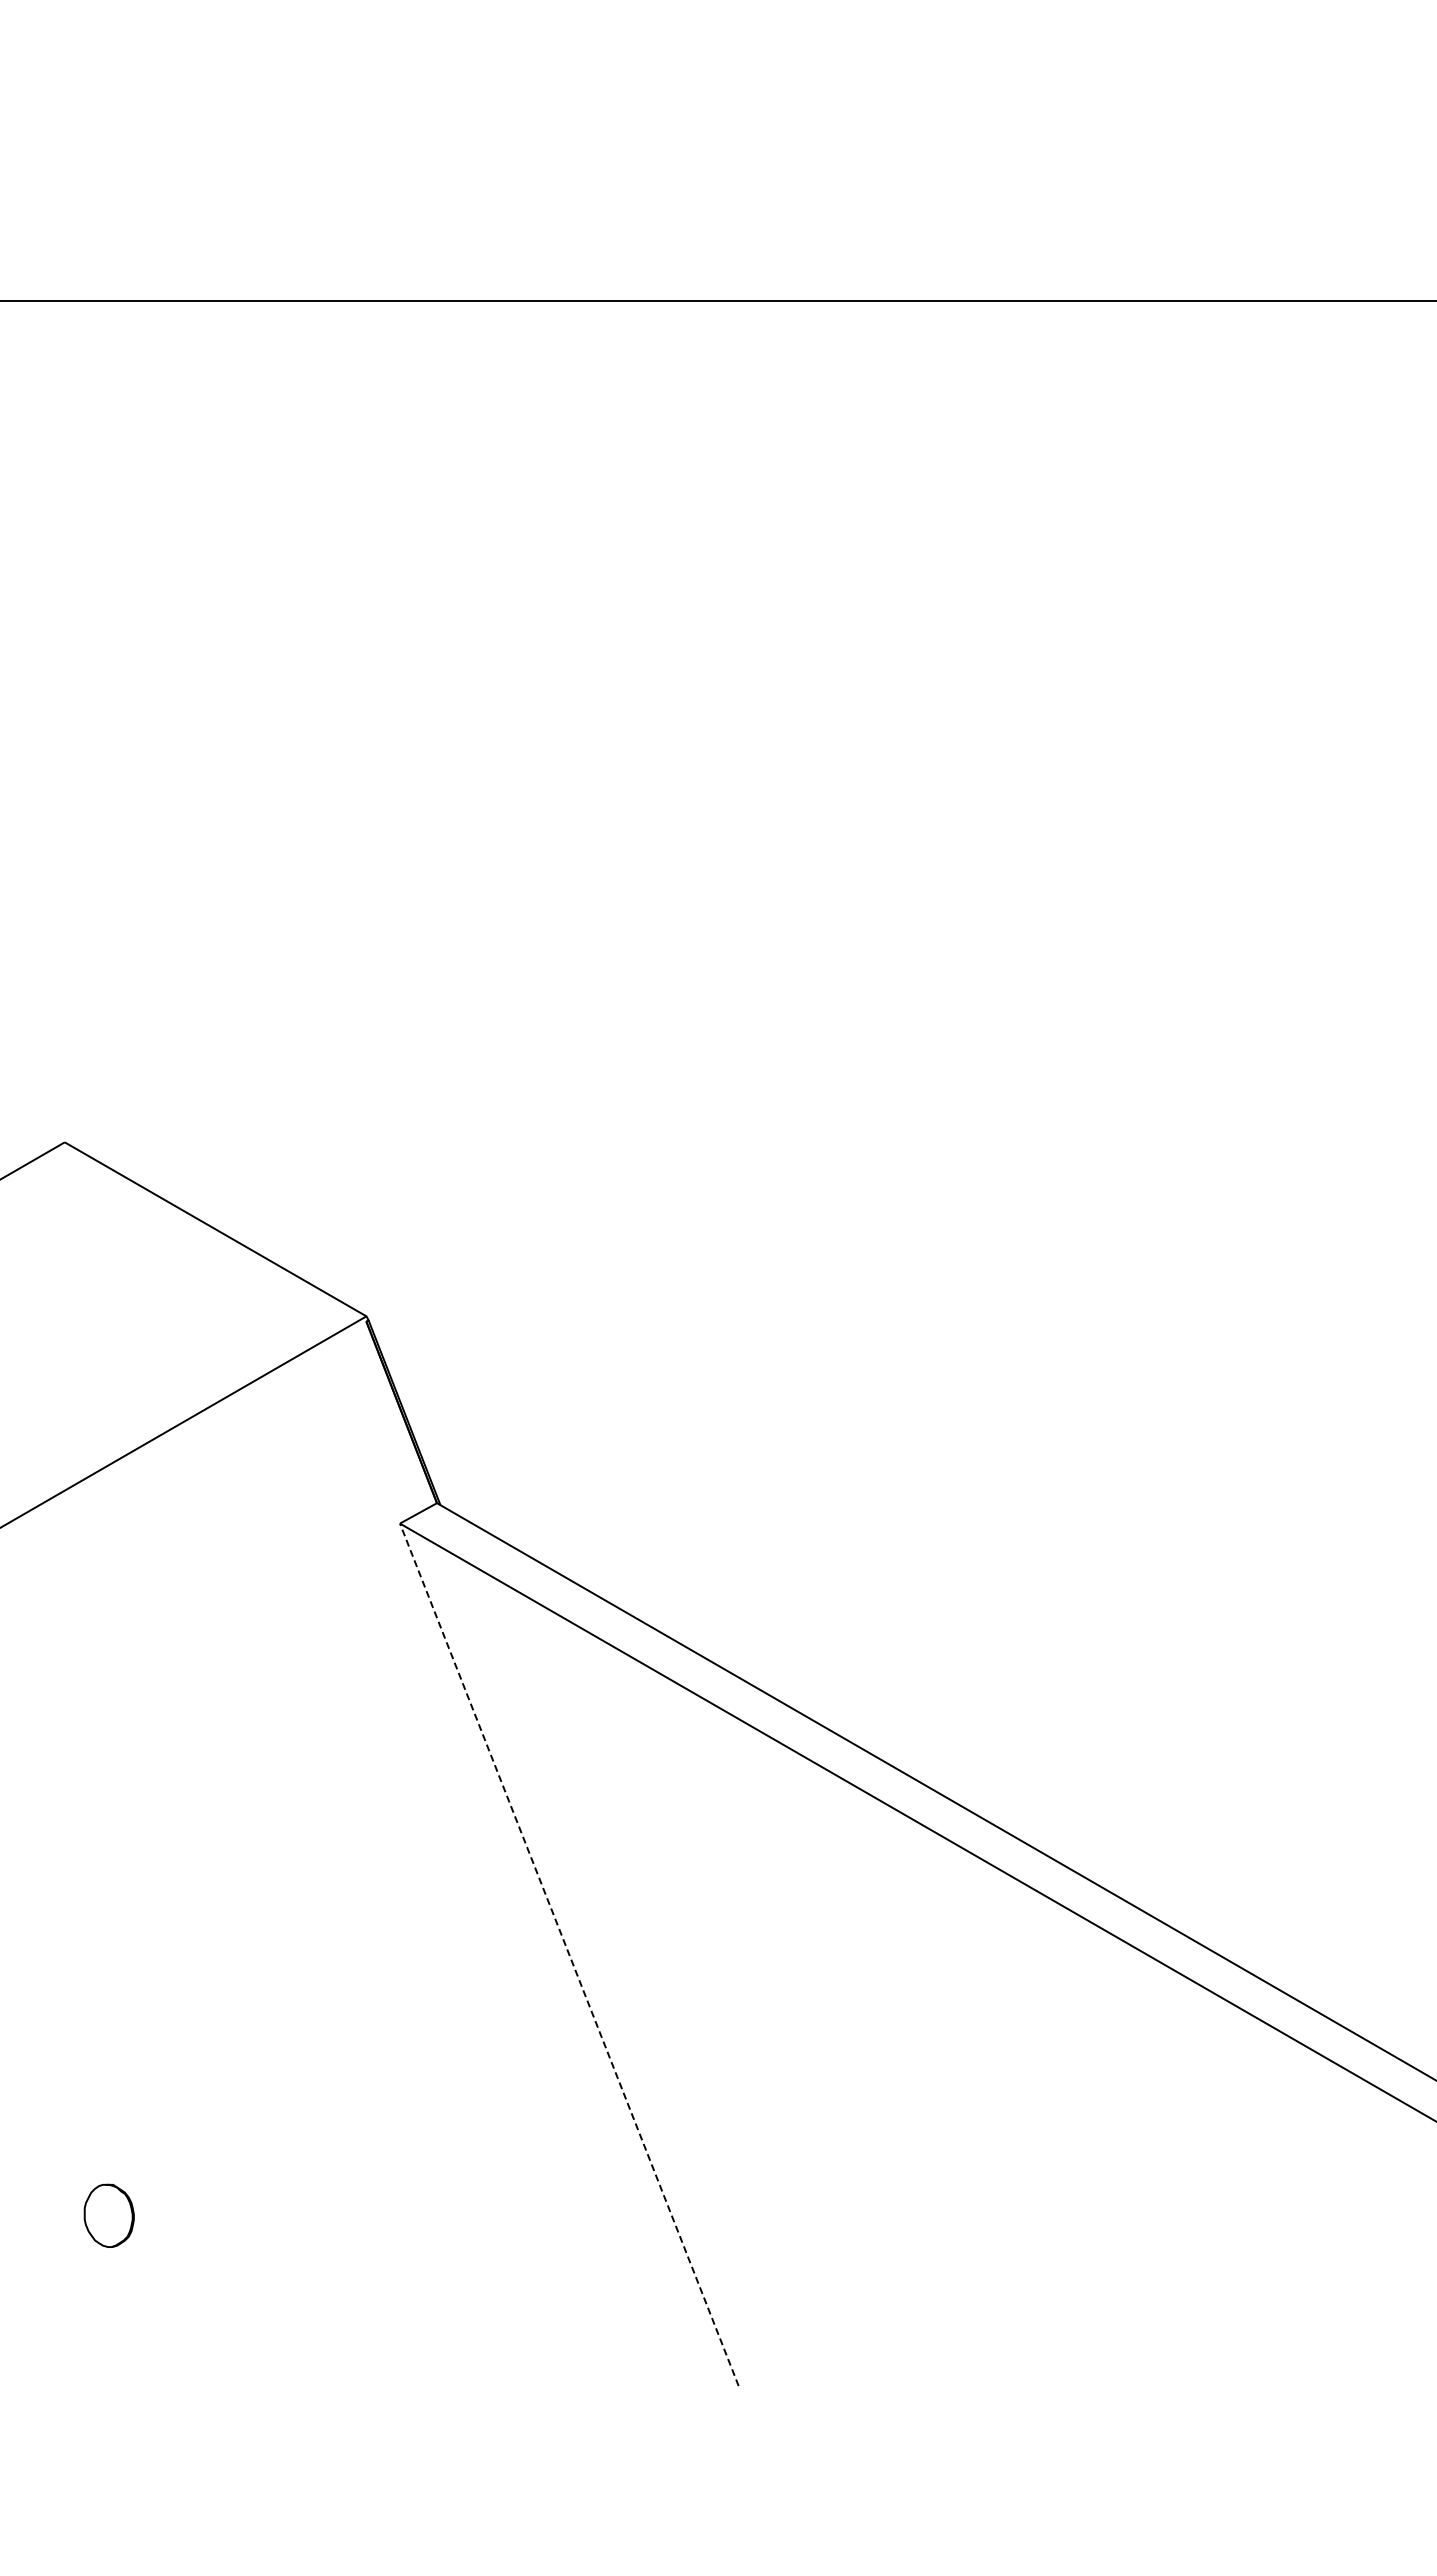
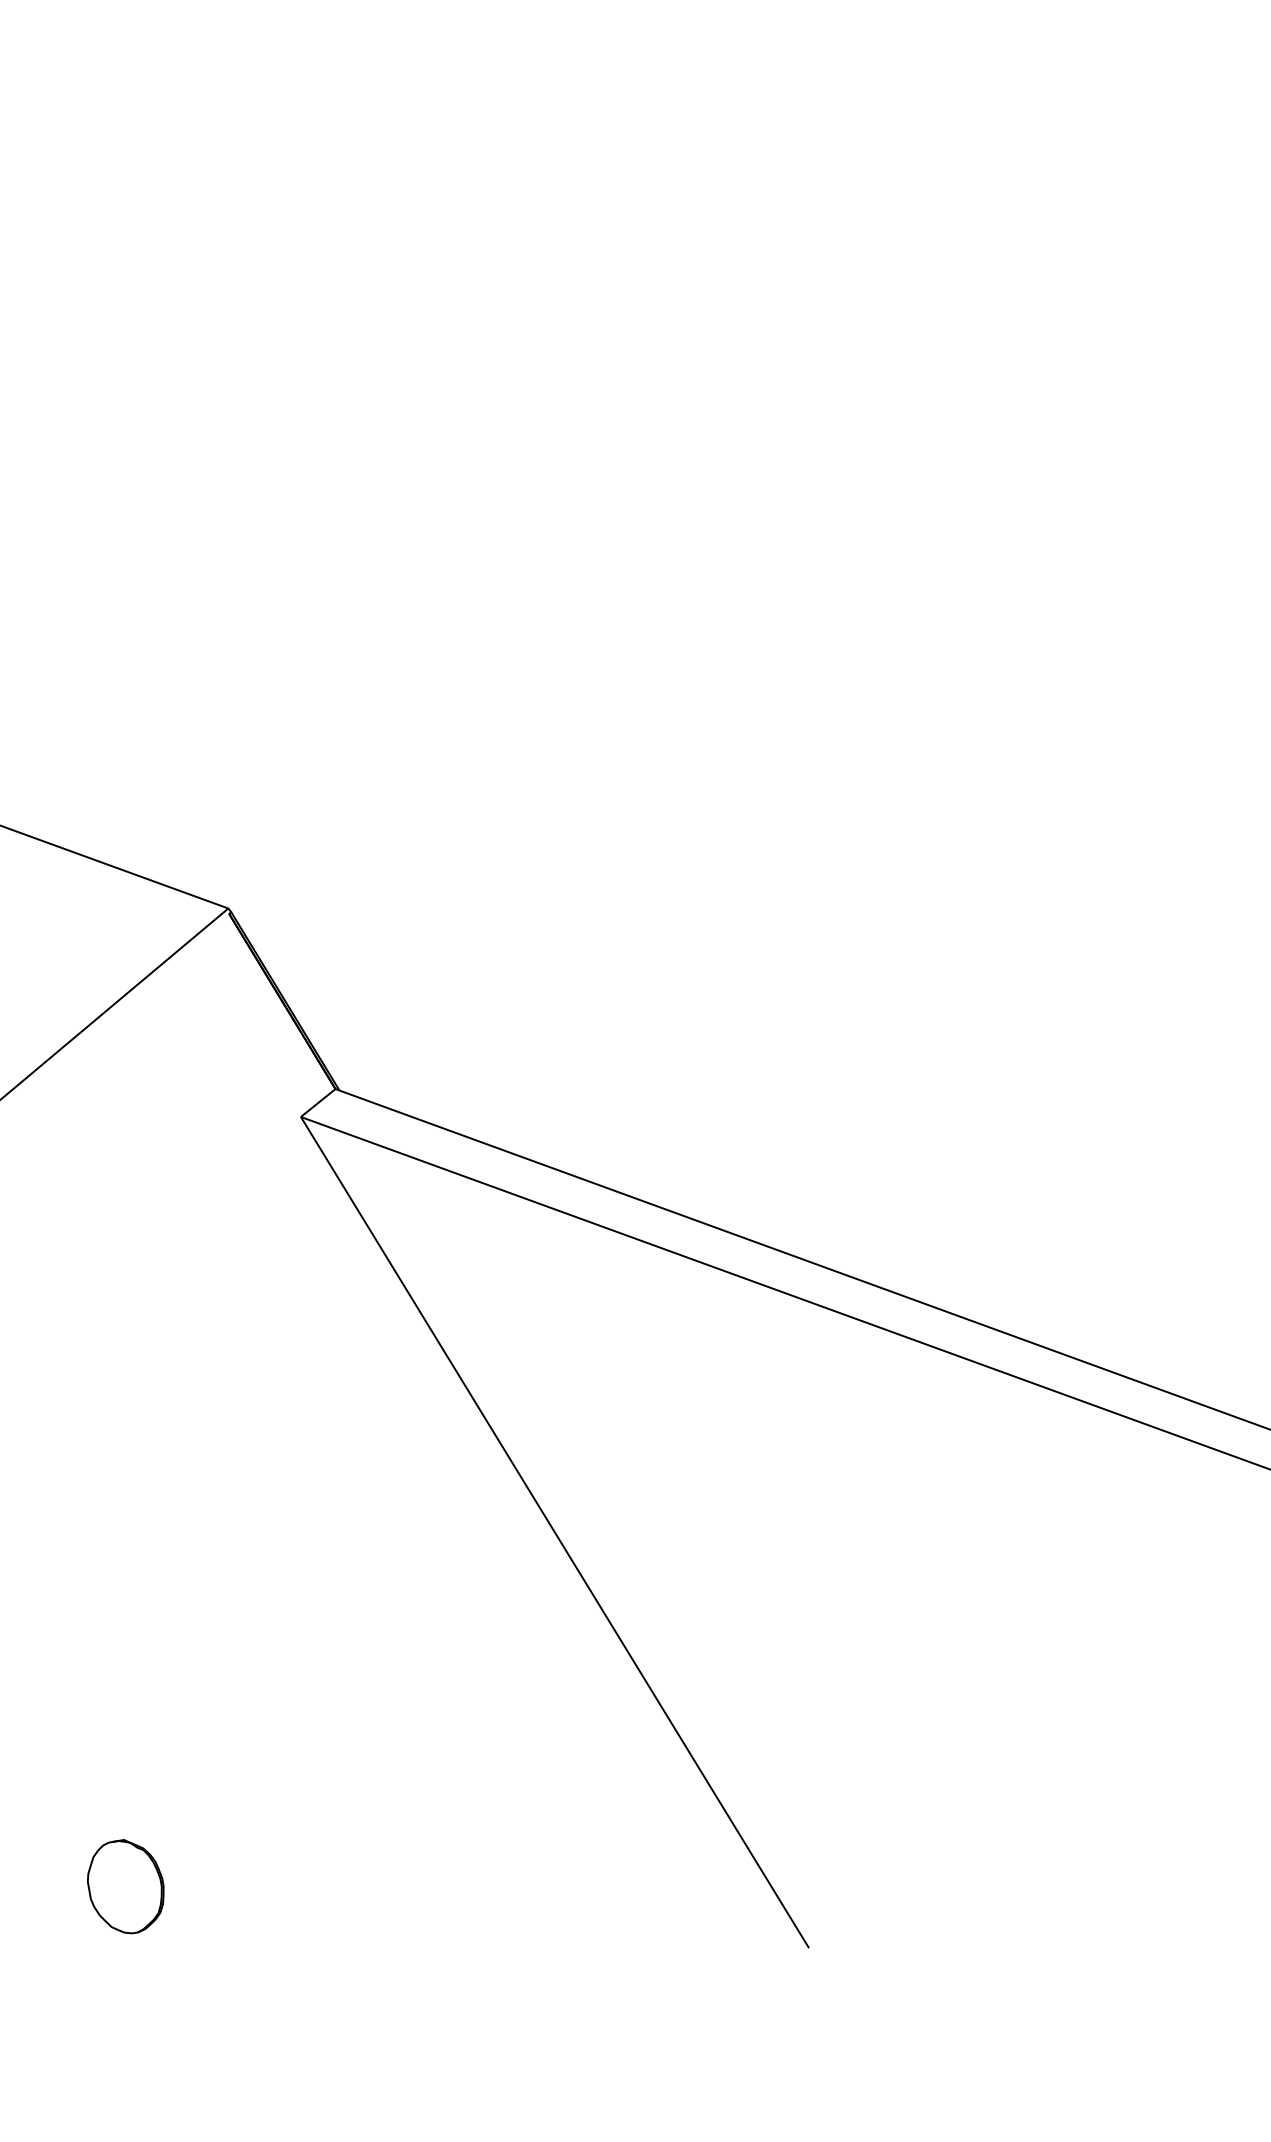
line: (569, 1954) -> (555, 1532), dashed -> solid
part: (109, 2215) -> (126, 1886), size x1.43

